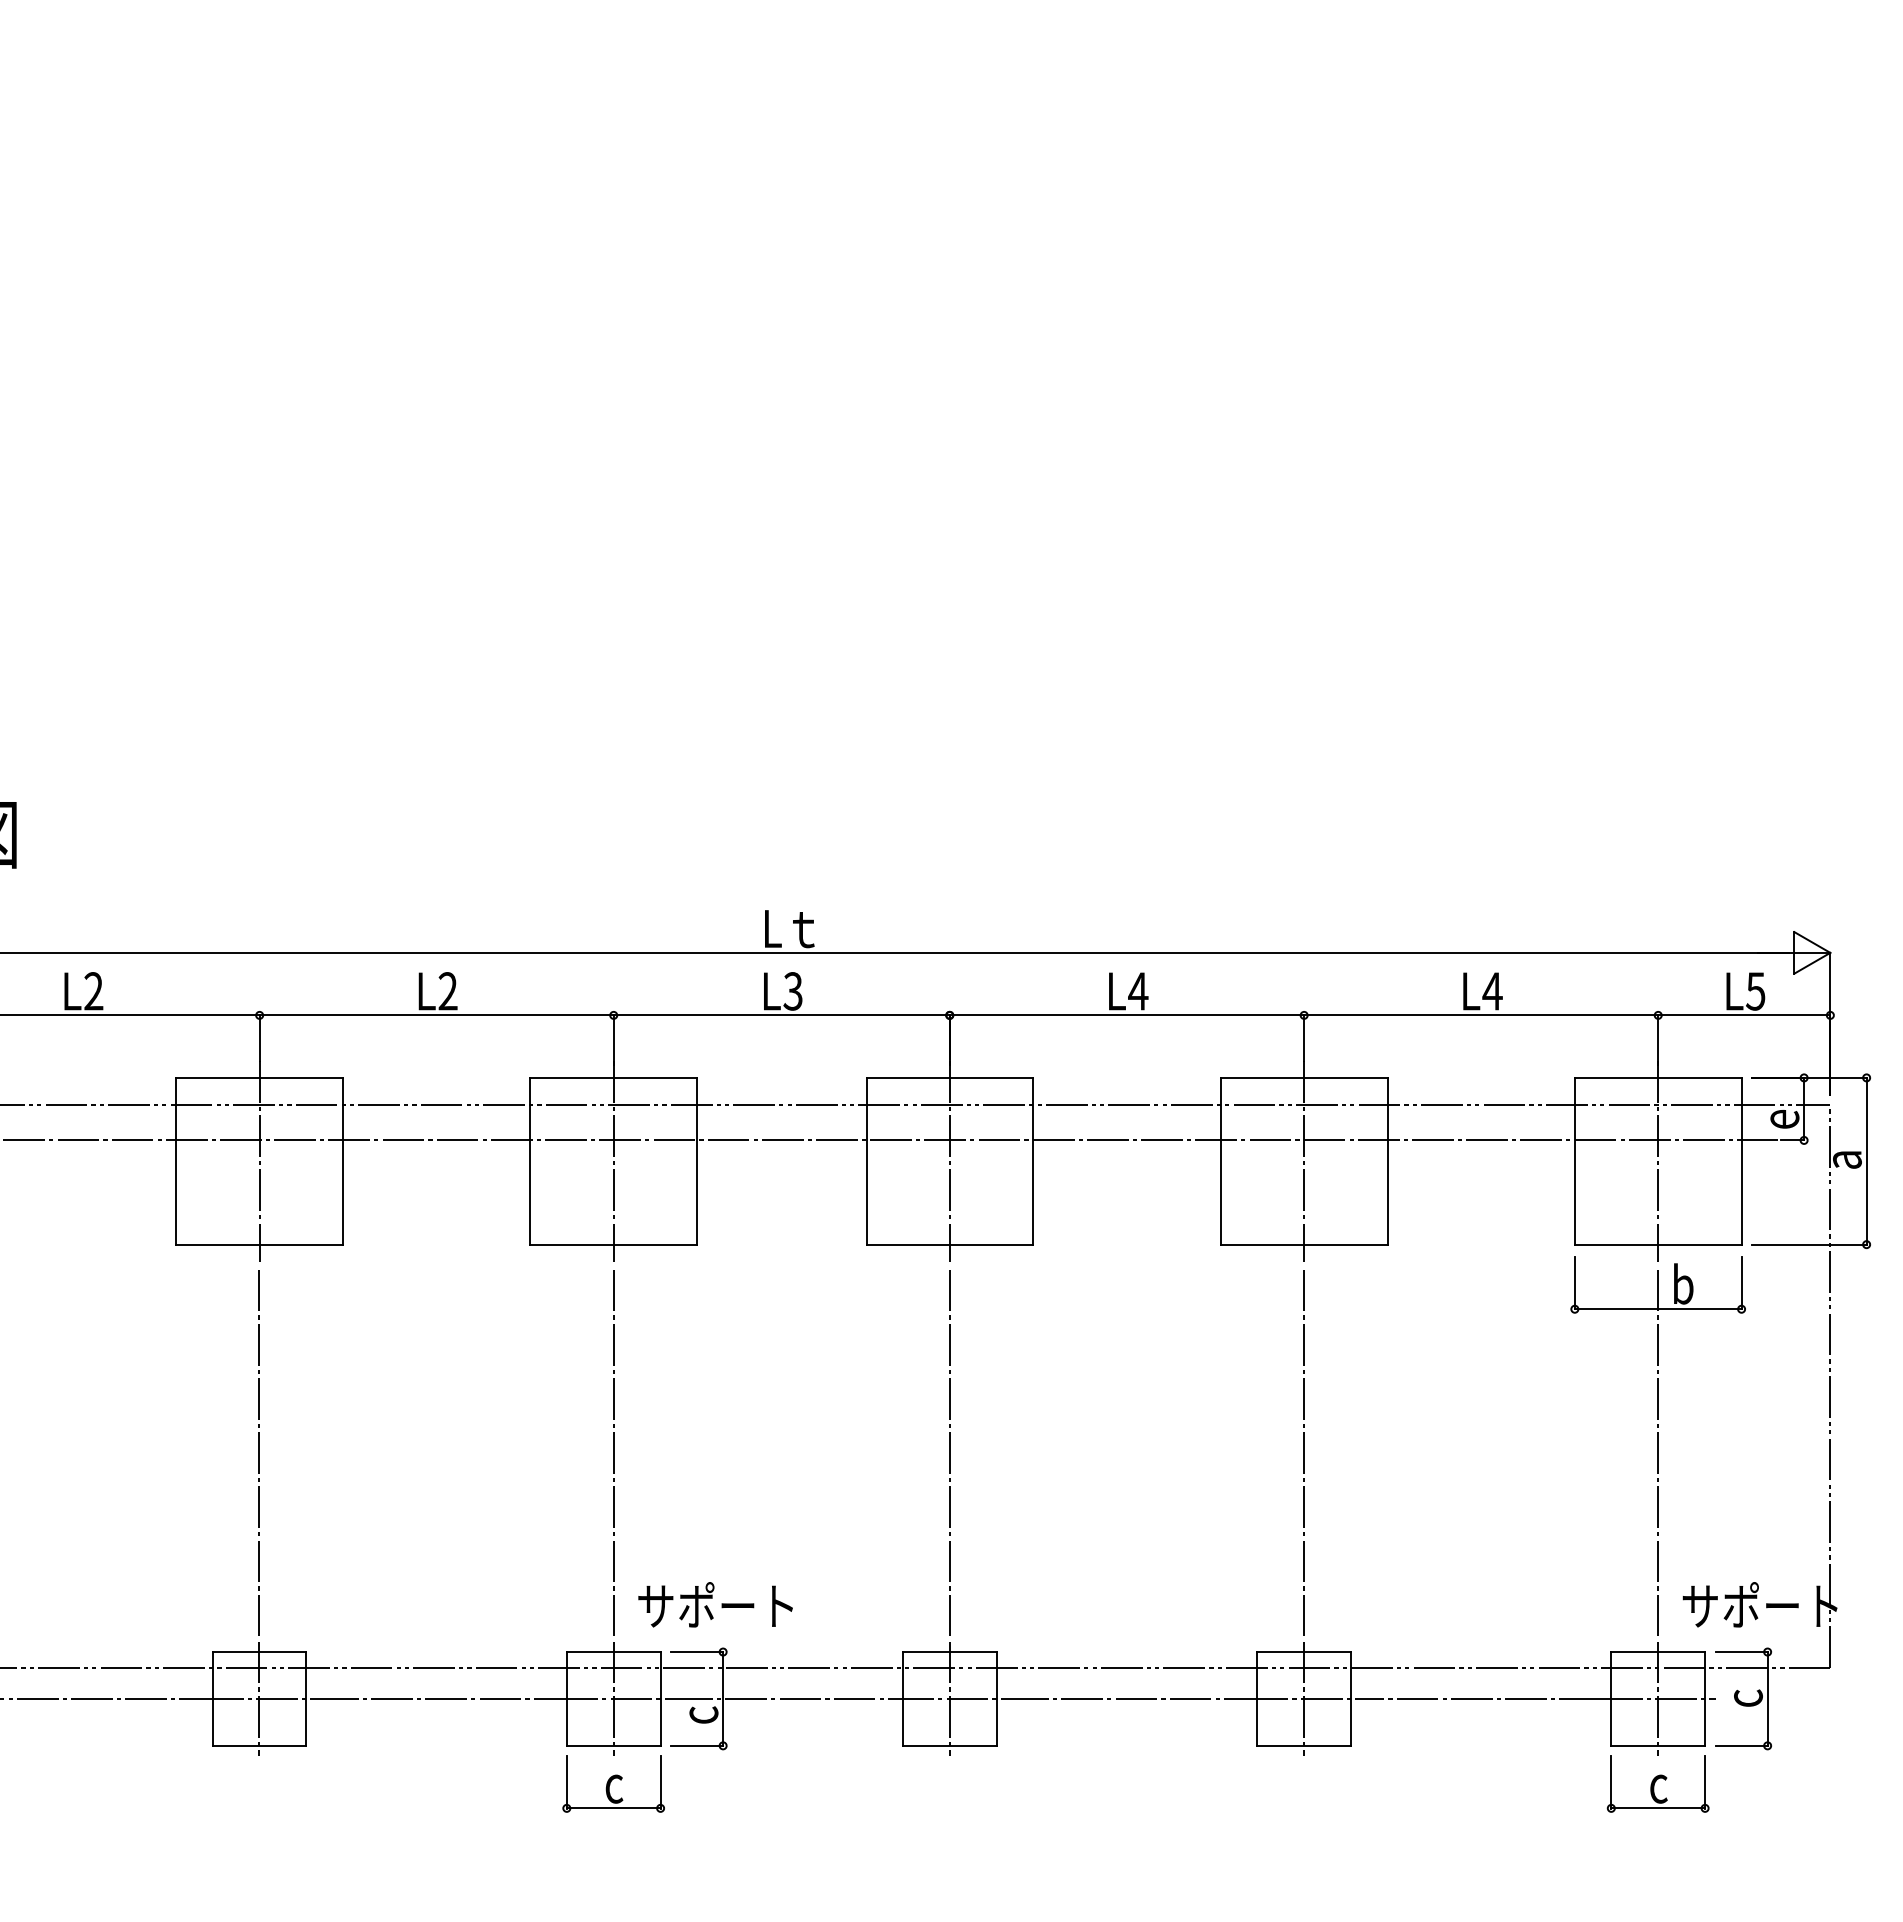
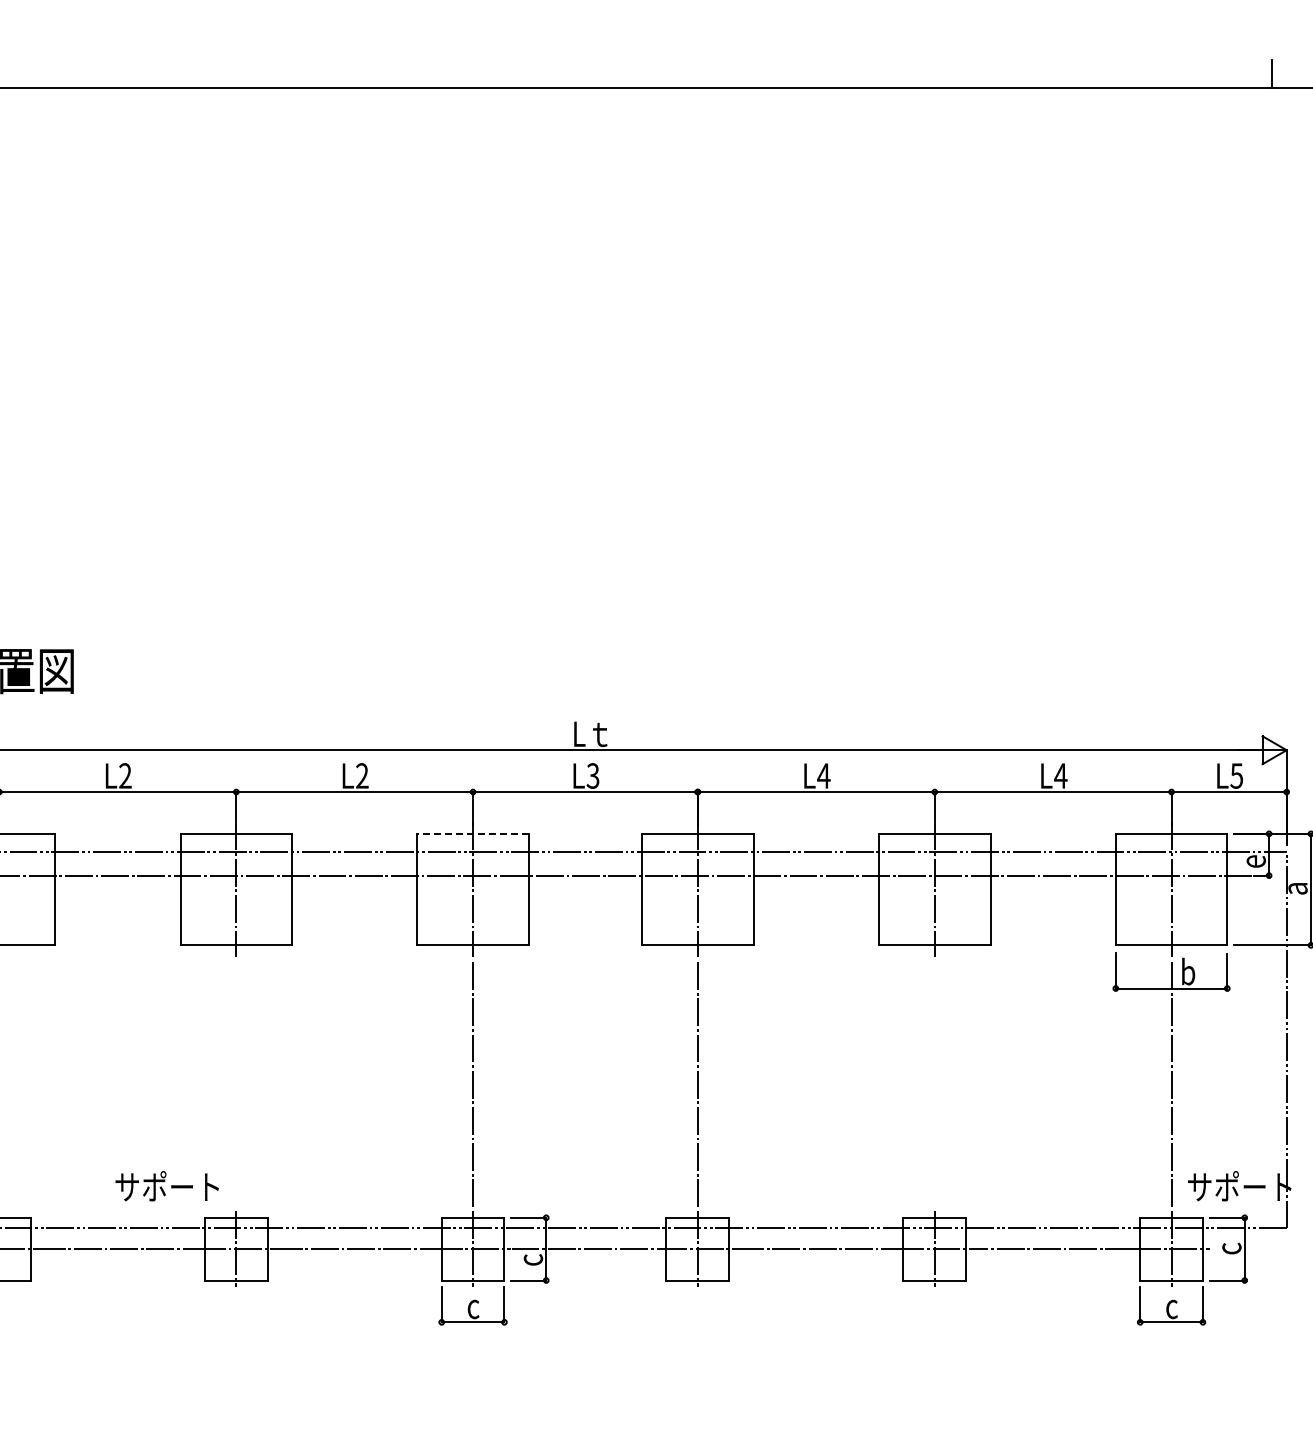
line: (614, 1077) -> (473, 833), solid -> dashed
line: (259, 1454) -> (236, 1085), removed
line: (1303, 1454) -> (934, 1085), removed
text: (714, 1605) -> (166, 1186), moved

